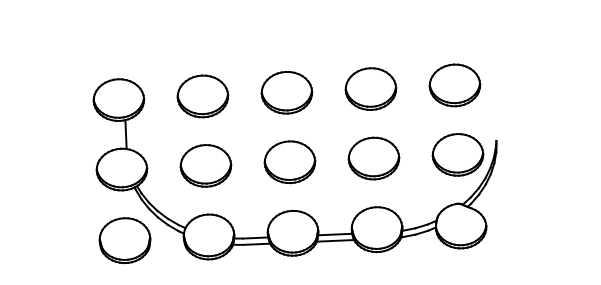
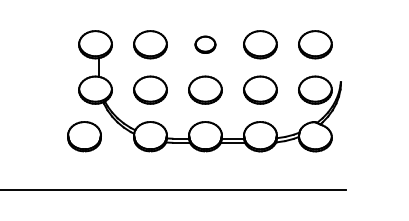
part: (286, 92) -> (205, 44), size x0.6
part: (124, 240) -> (84, 136), moved

